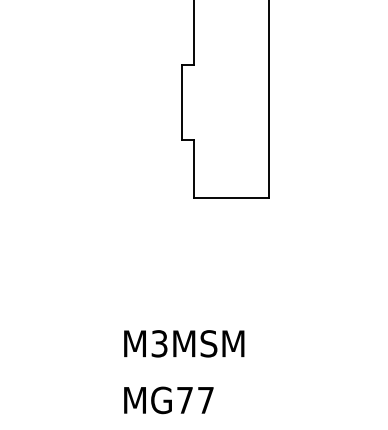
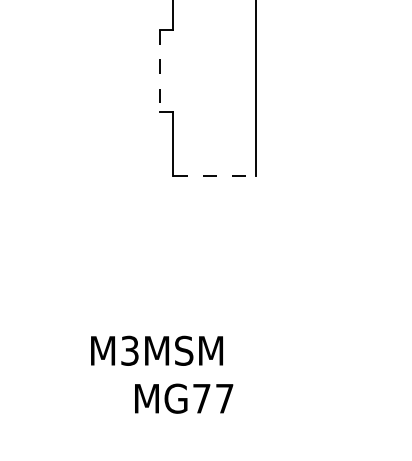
line: (181, 102) -> (159, 71), solid -> dashed
line: (232, 197) -> (215, 175), solid -> dashed
text: (184, 343) -> (157, 350), moved
text: (168, 400) -> (183, 398), moved

